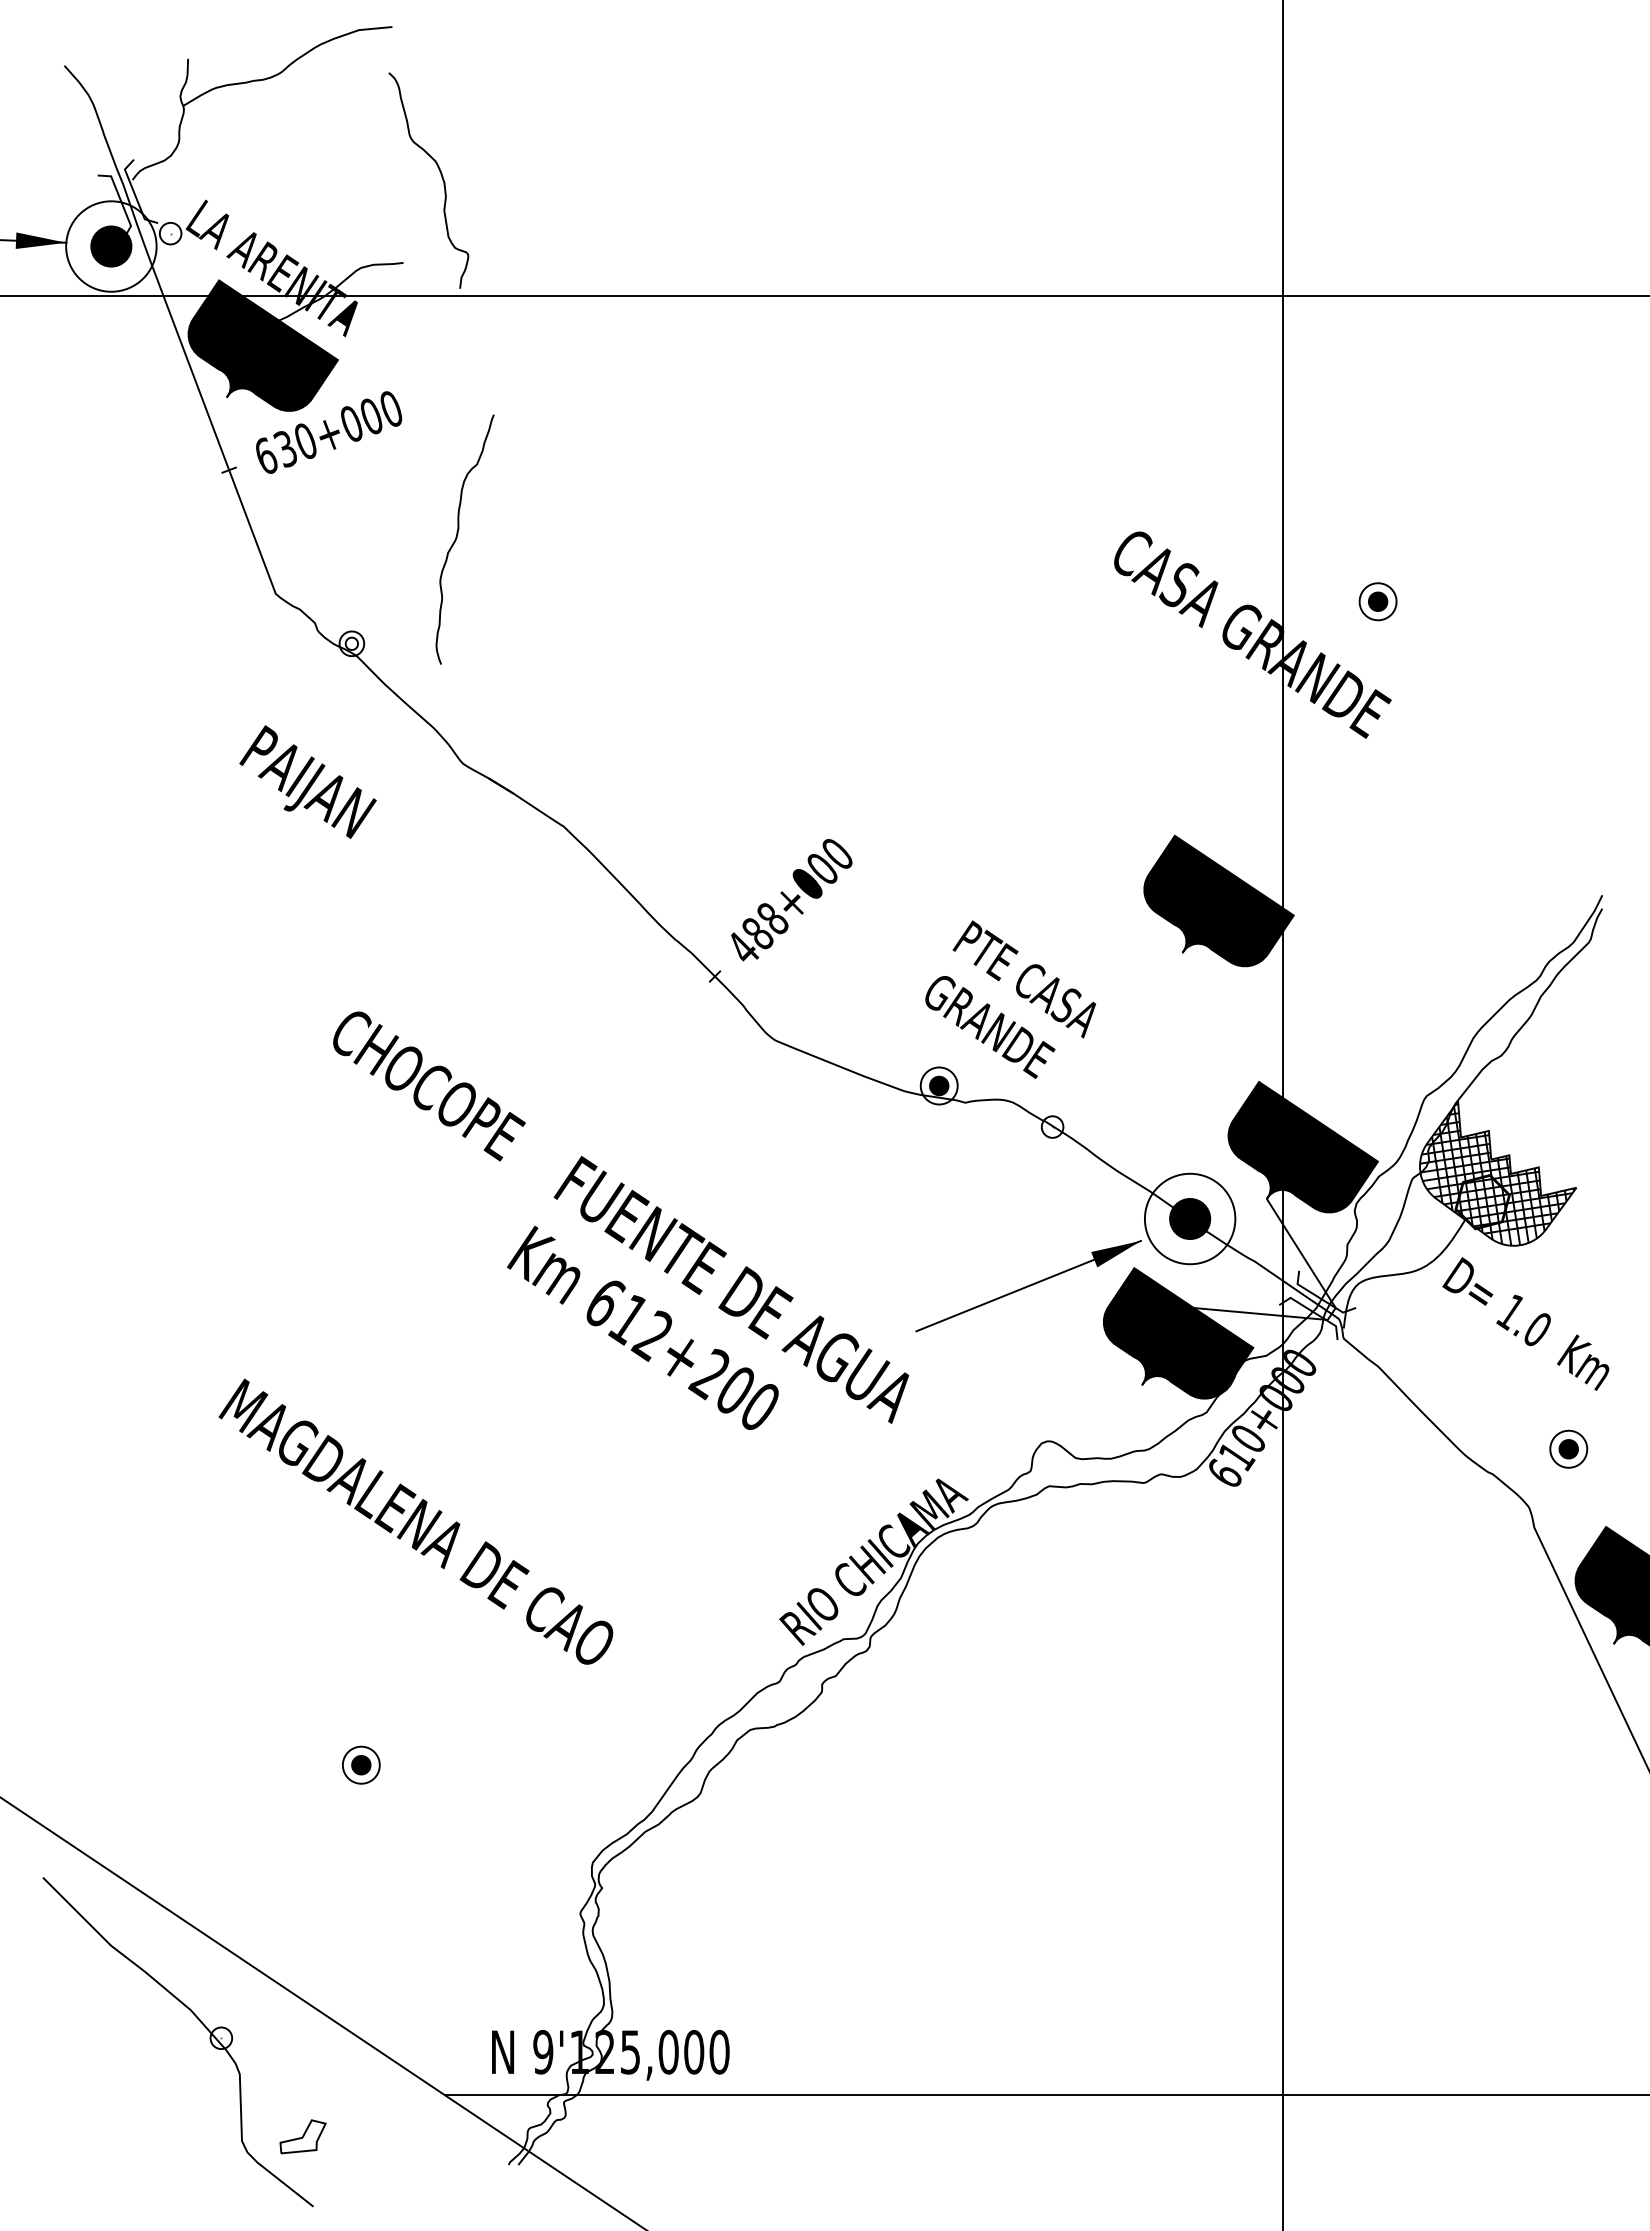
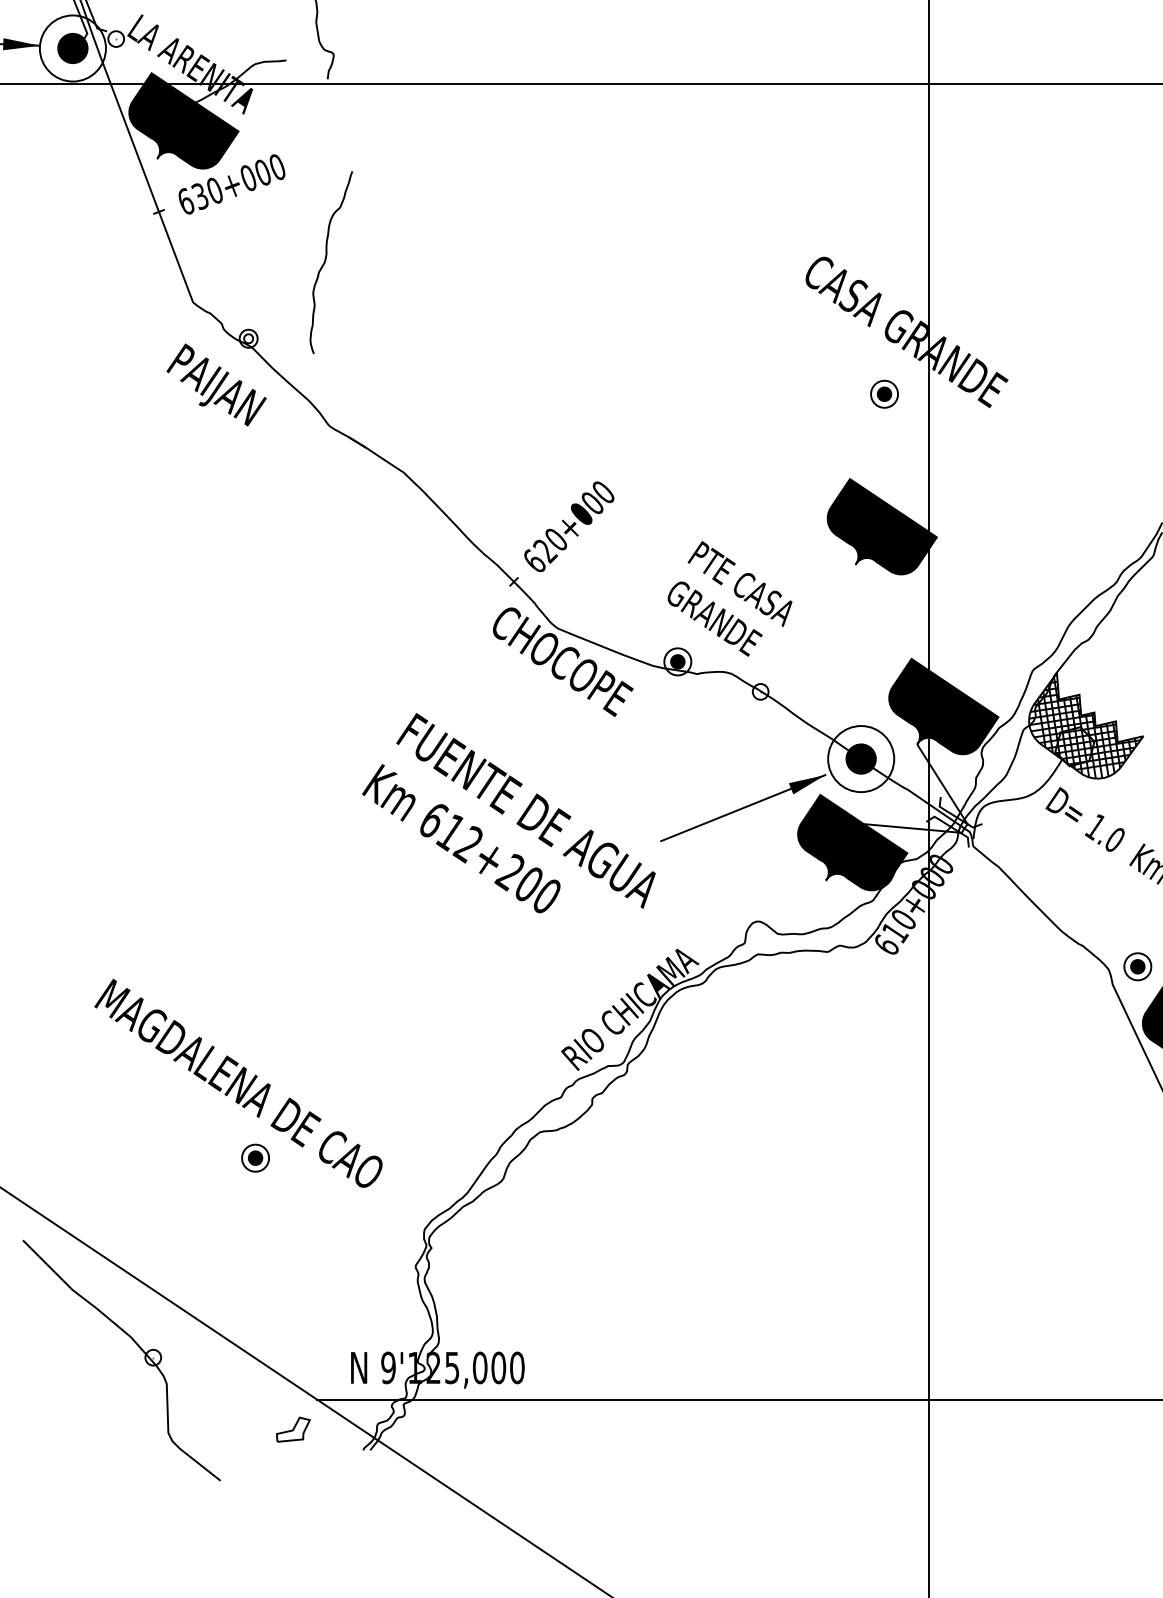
part: (1377, 601) -> (884, 394), moved
text: (307, 781) -> (216, 384), moved
text: (758, 933) -> (545, 550), 488+000 -> 620+000
text: (429, 1086) -> (563, 662), moved
part: (1568, 1448) -> (1137, 966), moved
text: (415, 1521) -> (238, 1083), moved
part: (302, 2136) -> (292, 1429), moved

